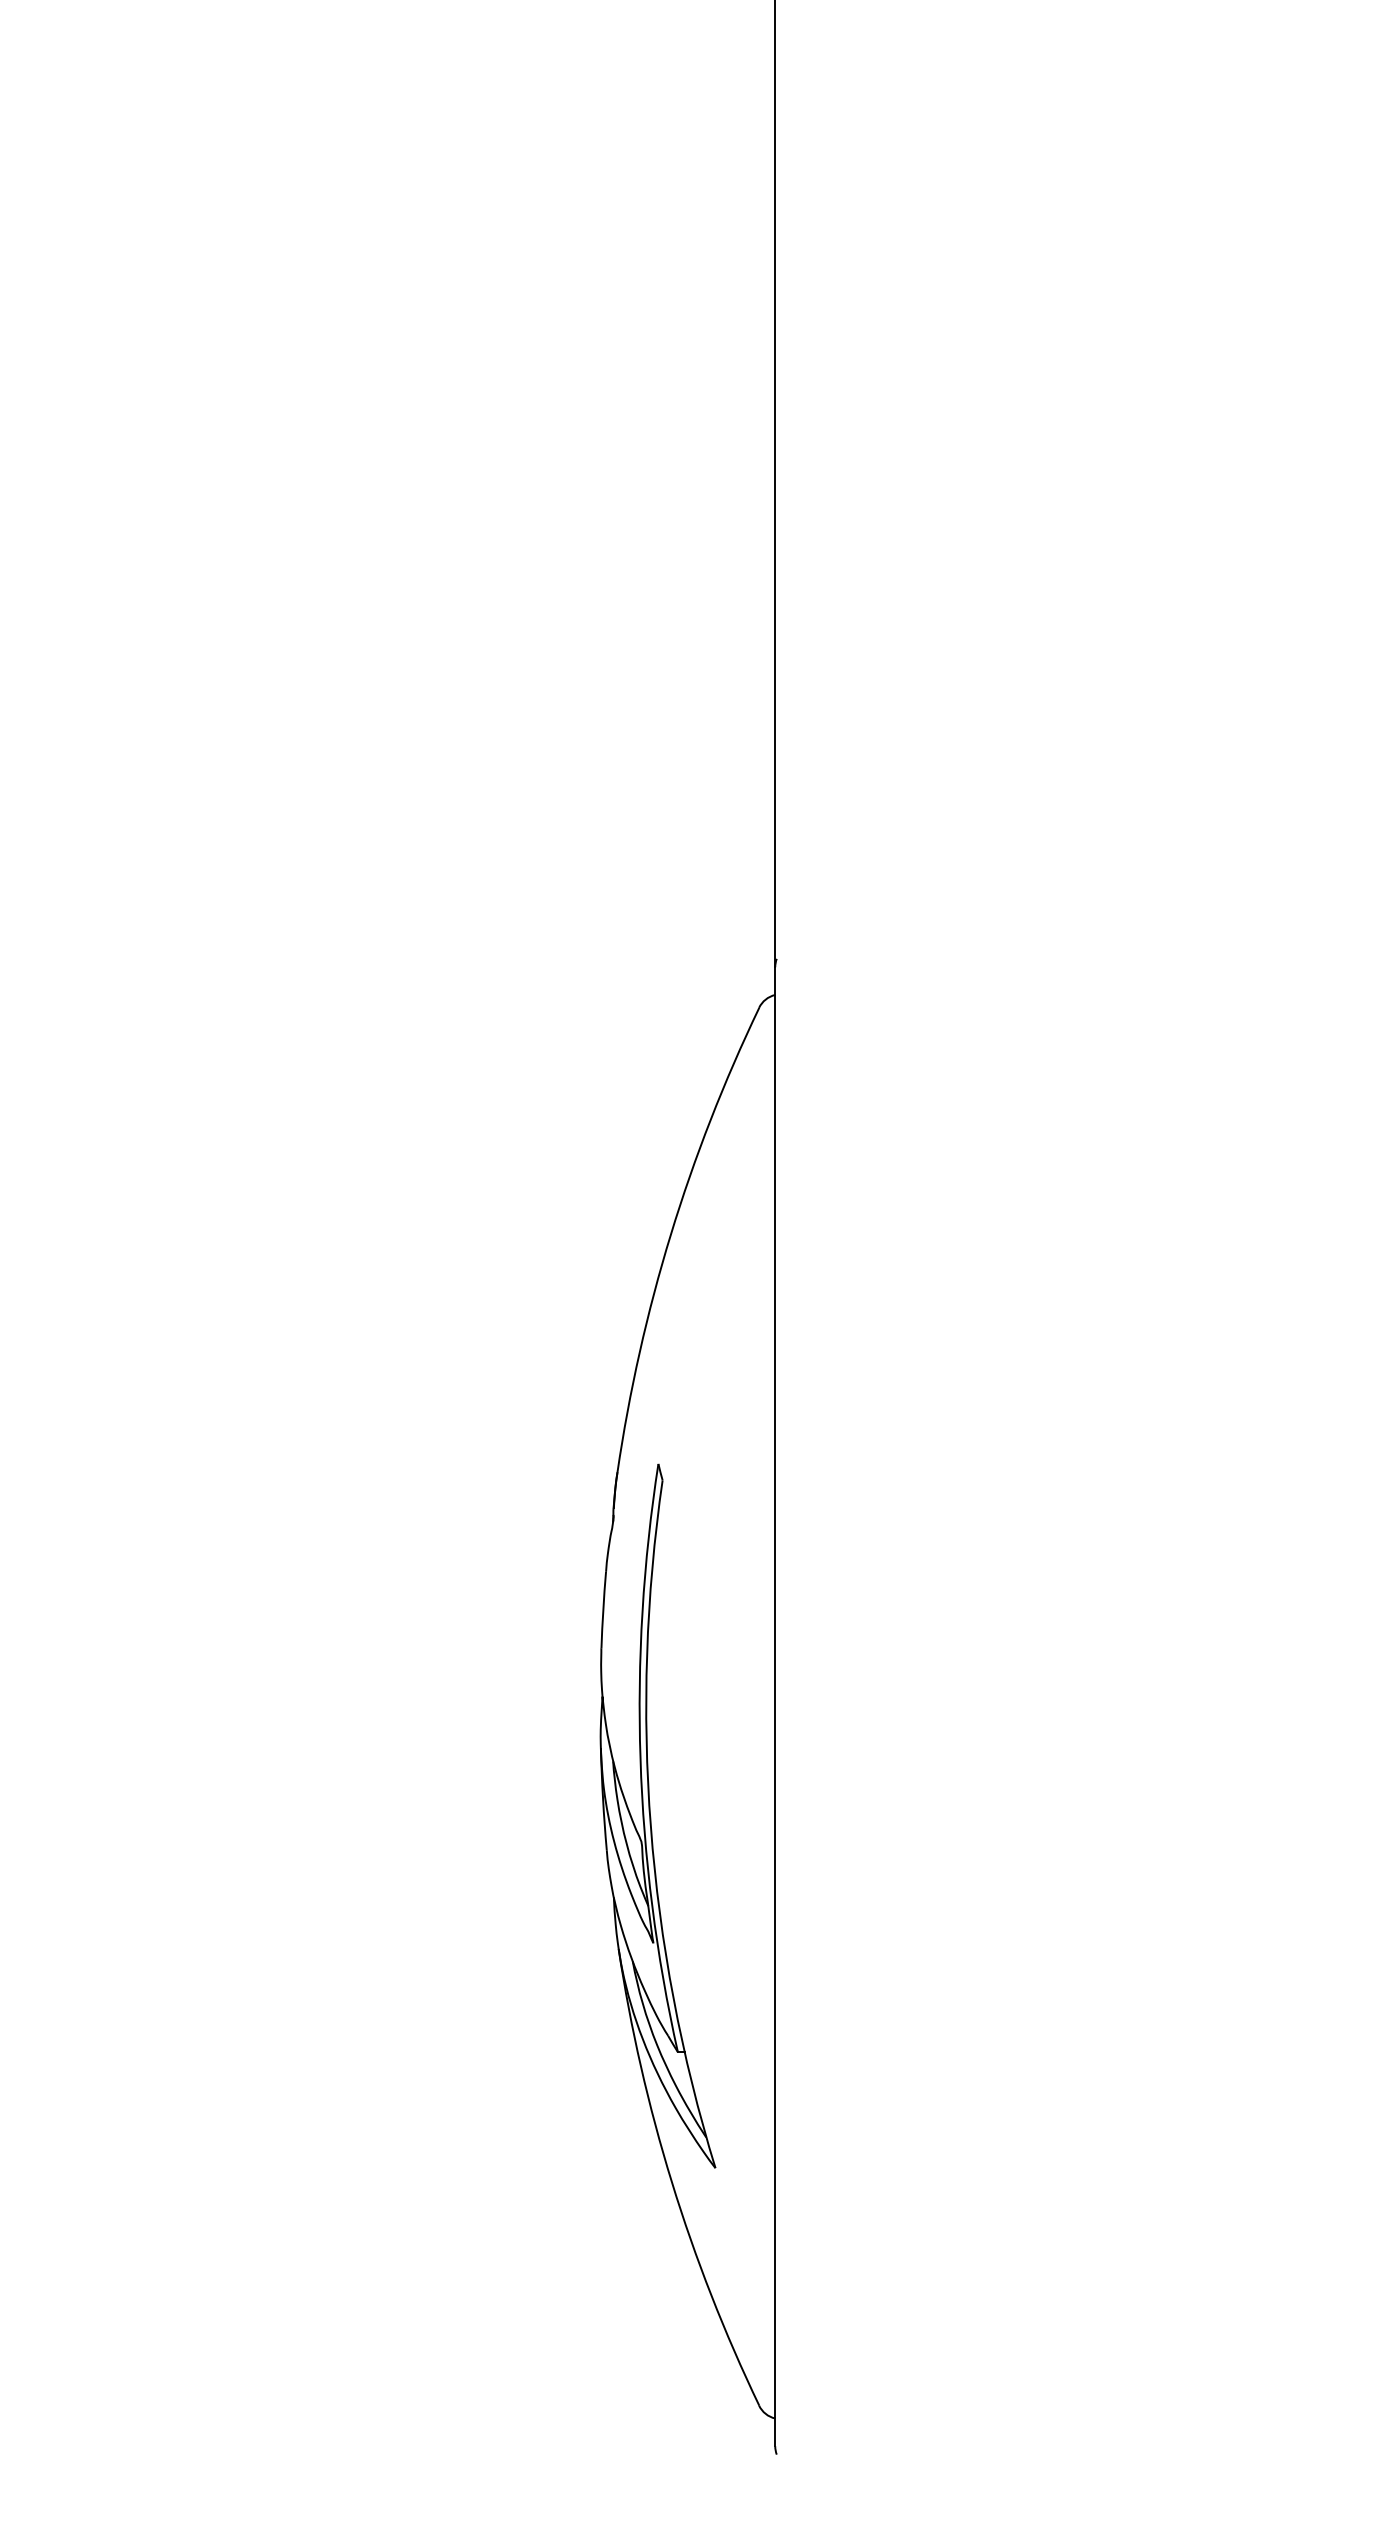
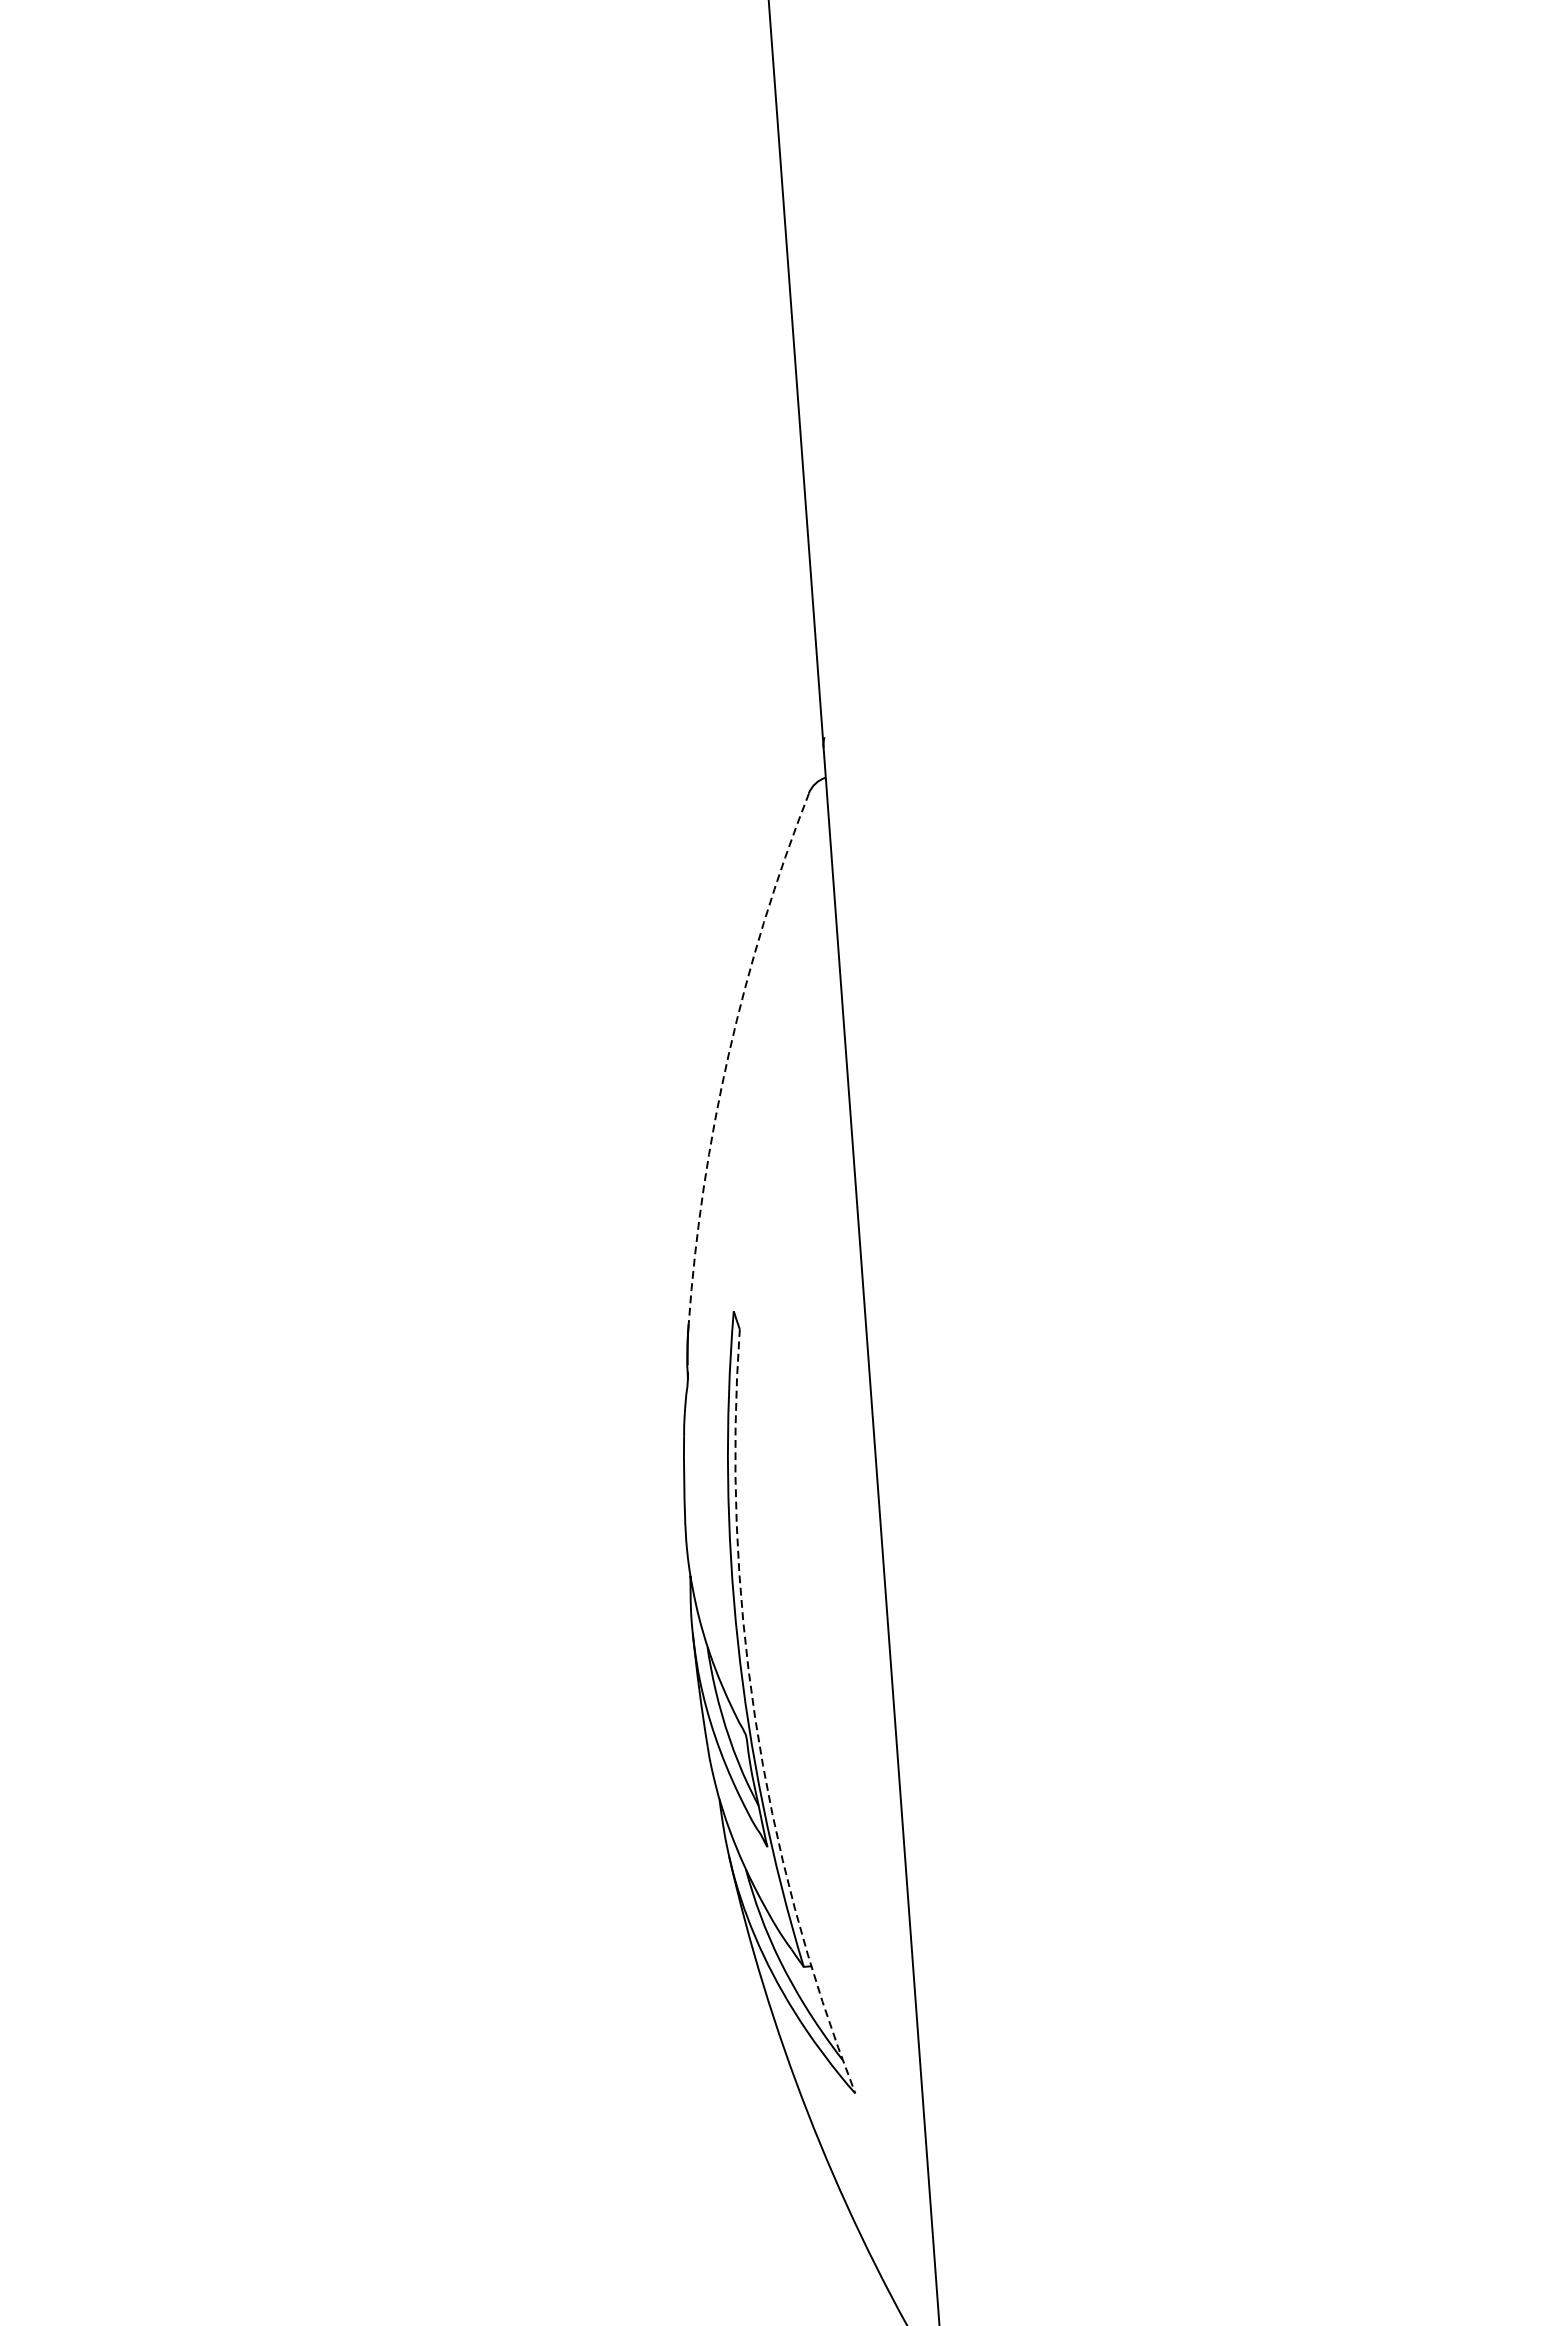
arc: (670, 1234) -> (728, 1053), solid -> dashed
arc: (650, 1827) -> (754, 1718), solid -> dashed

